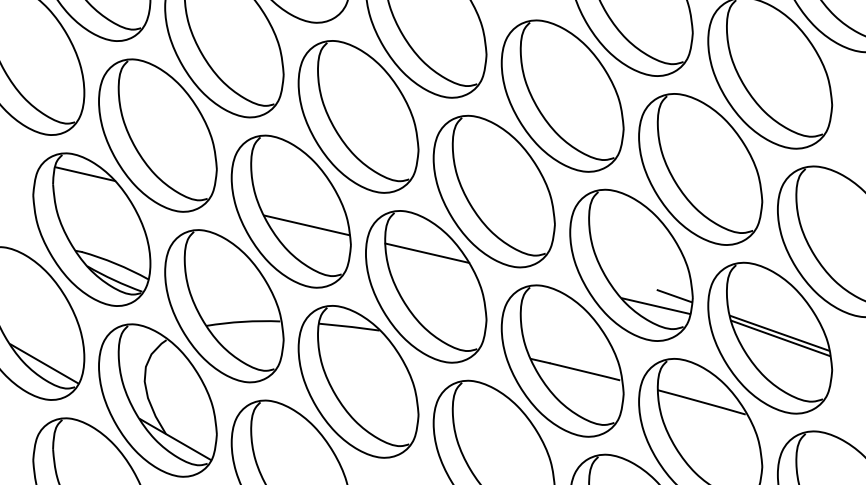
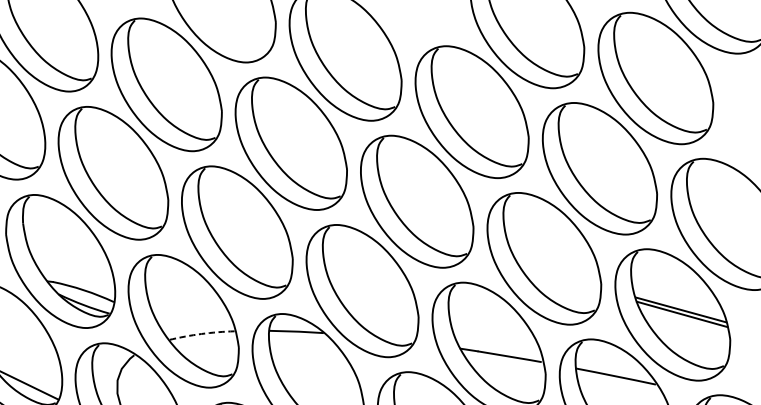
line: (85, 174) -> (51, 212), removed
line: (306, 225) -> (251, 244), removed
line: (427, 252) -> (361, 260), removed
line: (674, 296) -> (584, 283), removed
line: (655, 305) -> (568, 293), removed
arc: (243, 321) -> (201, 333), solid -> dashed

